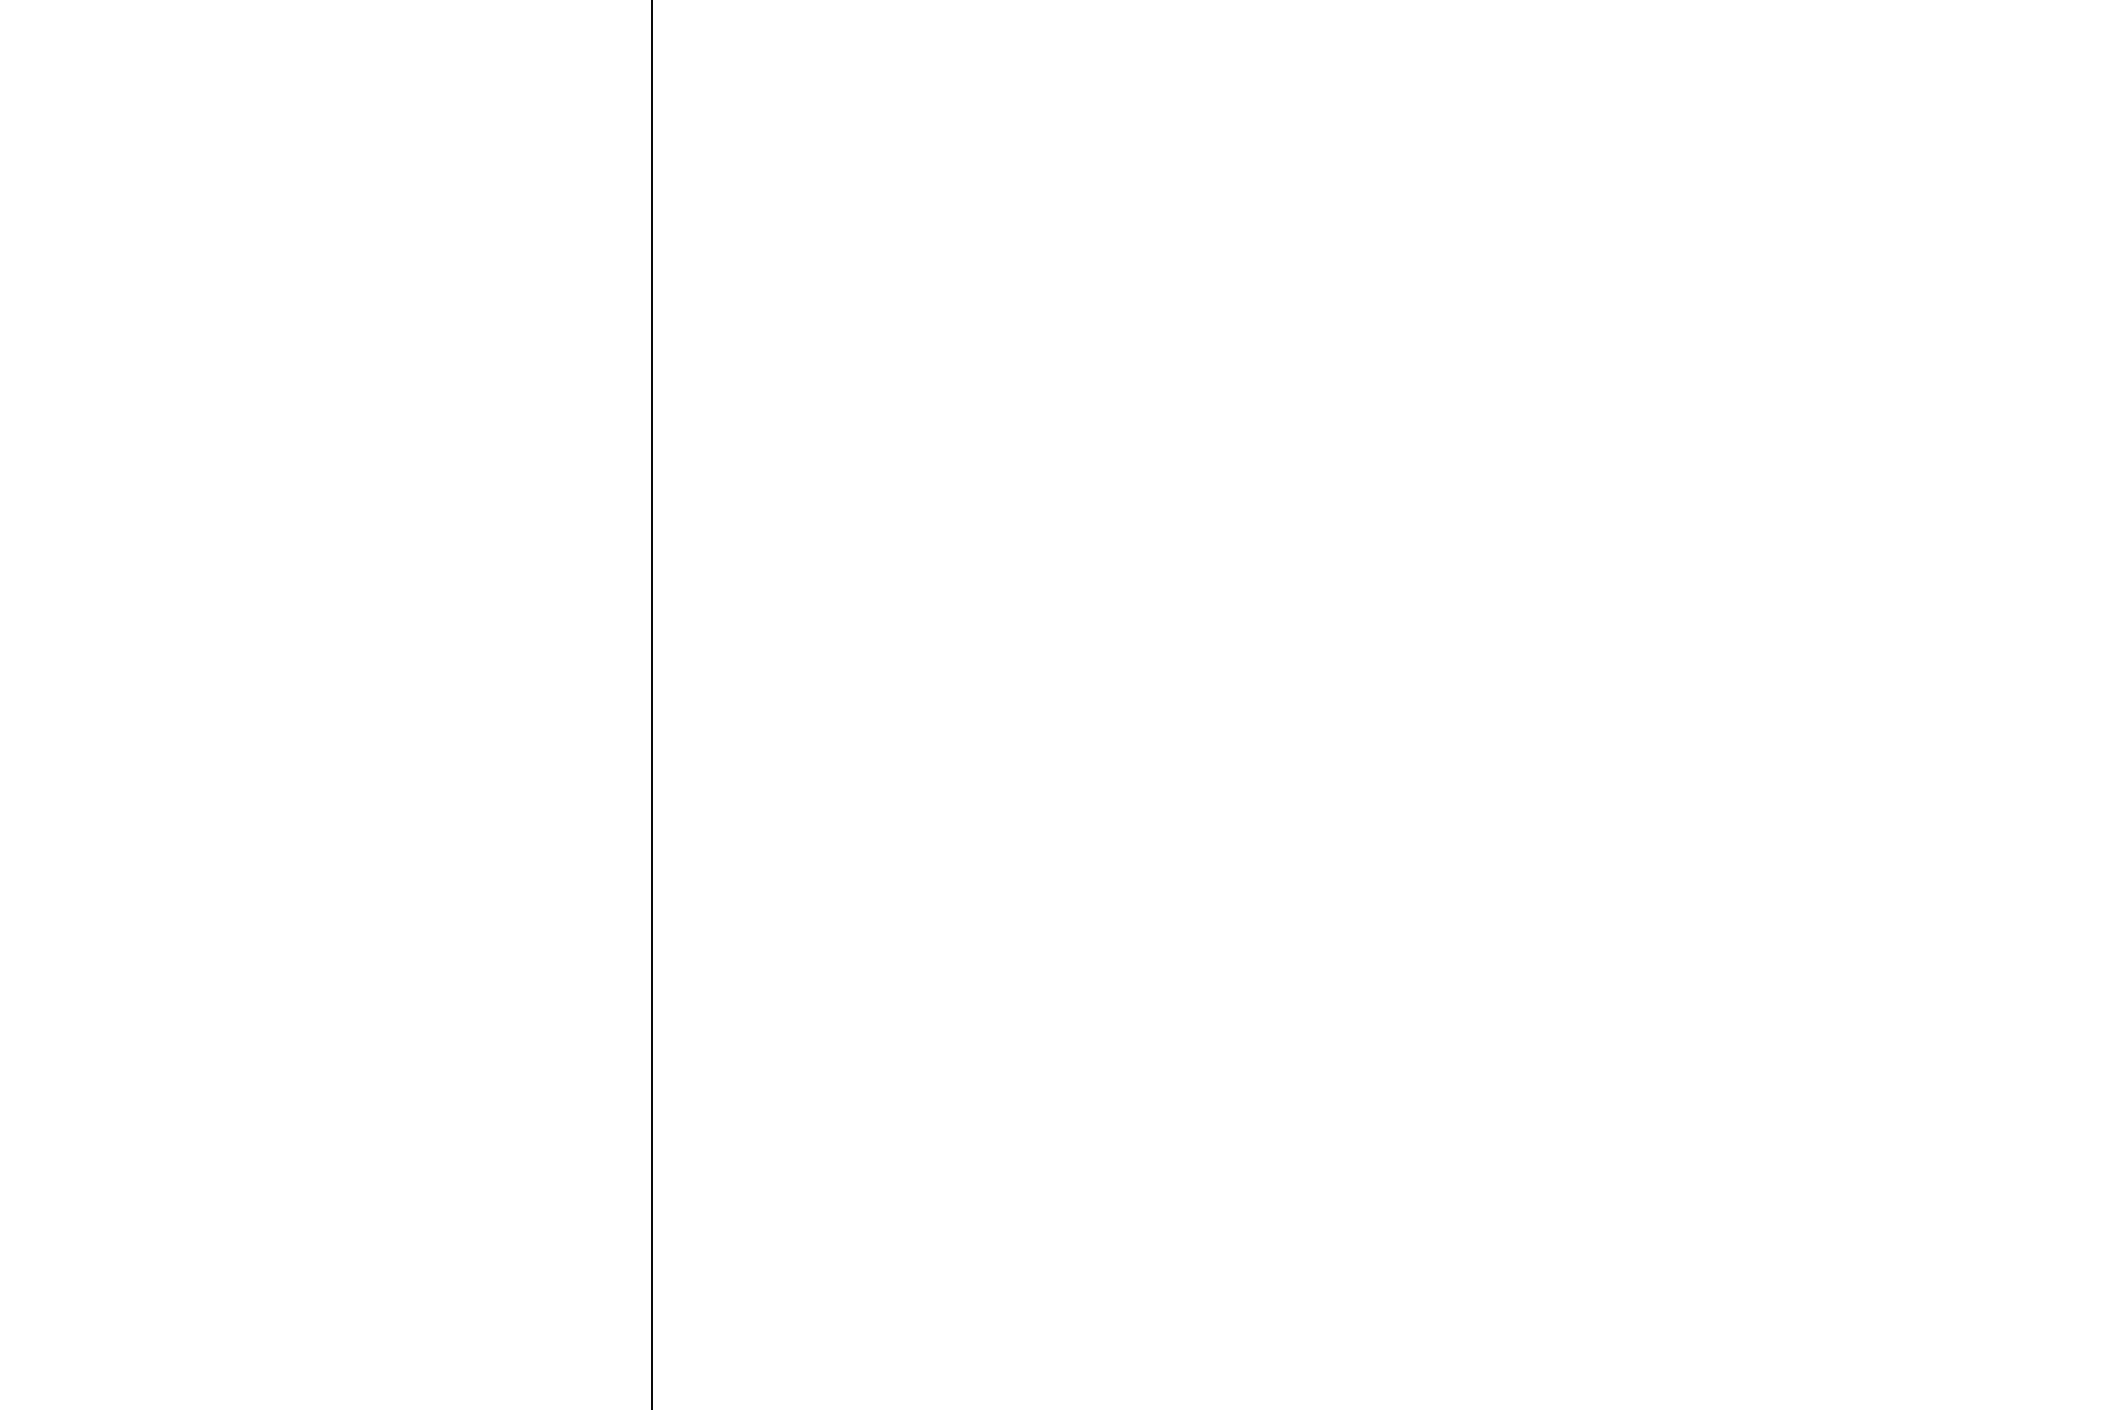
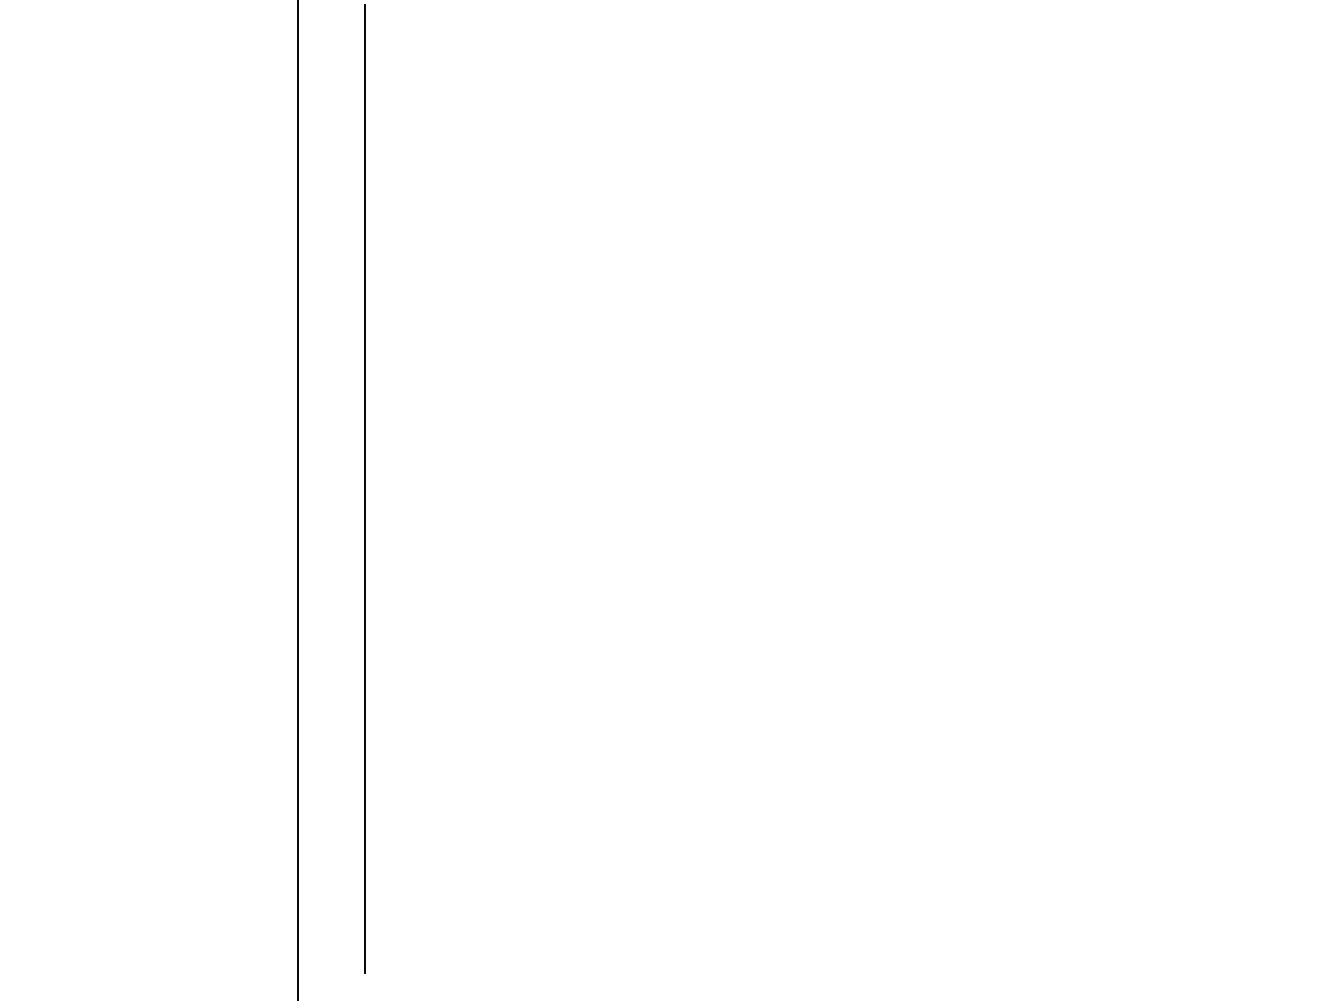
line: (742, 674) -> (364, 489), added

